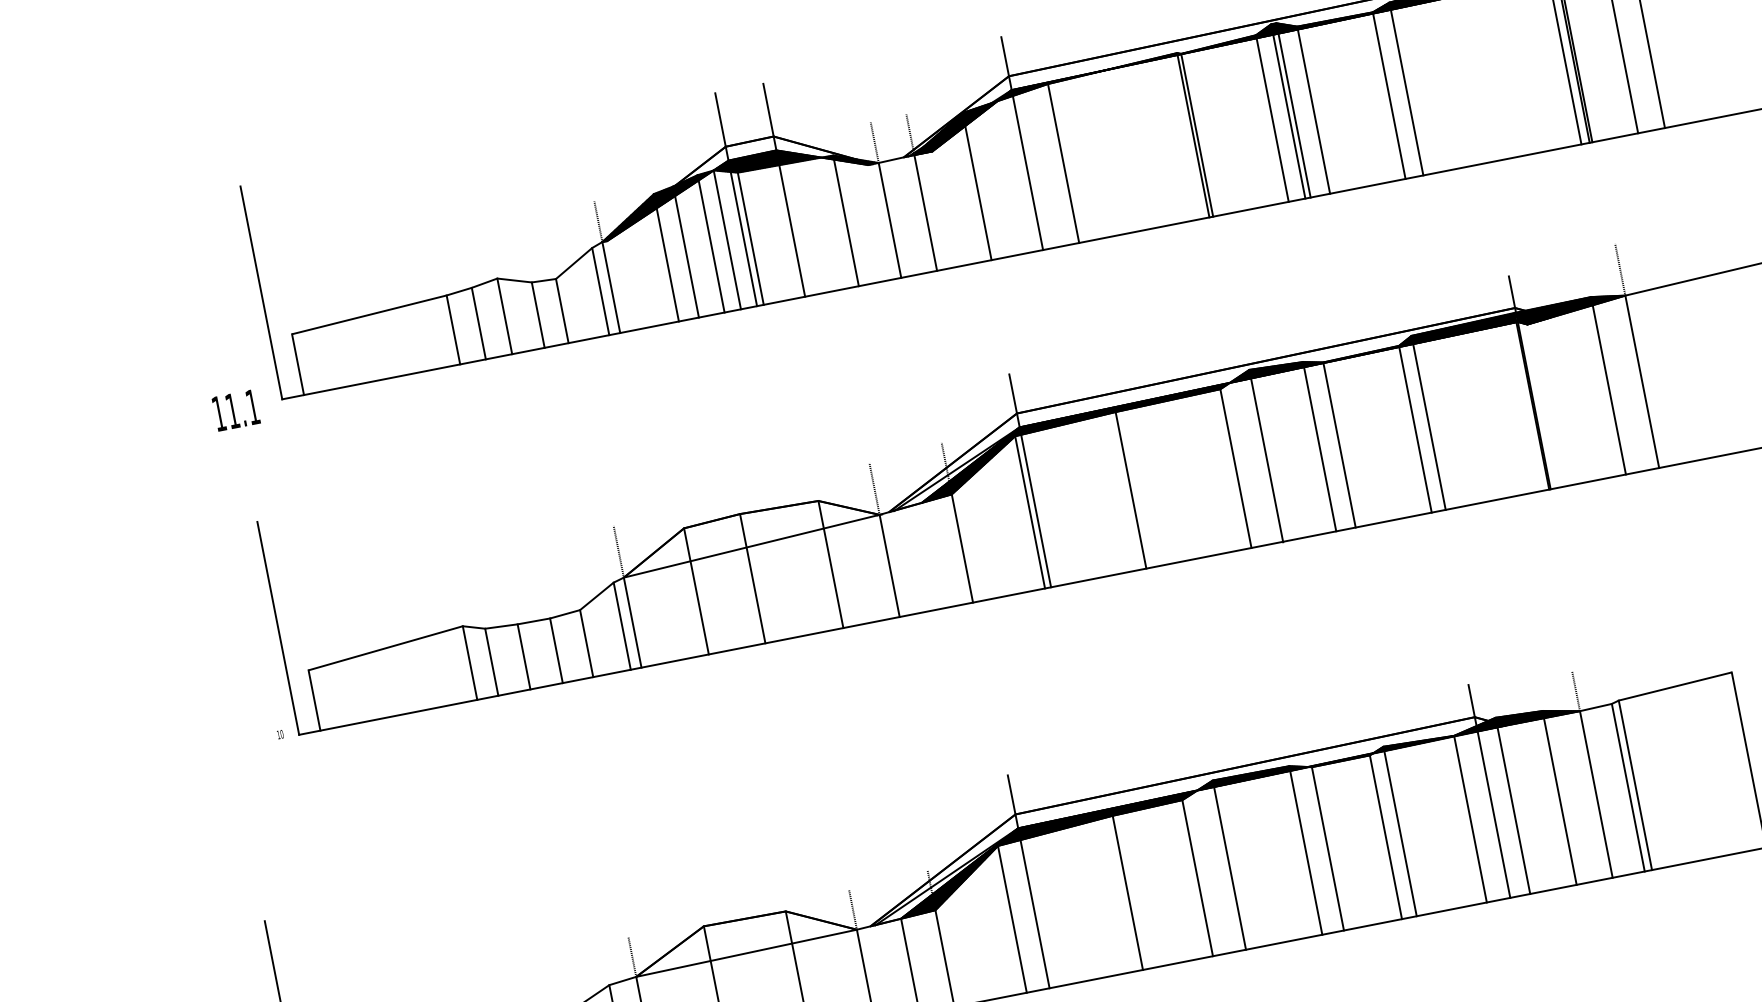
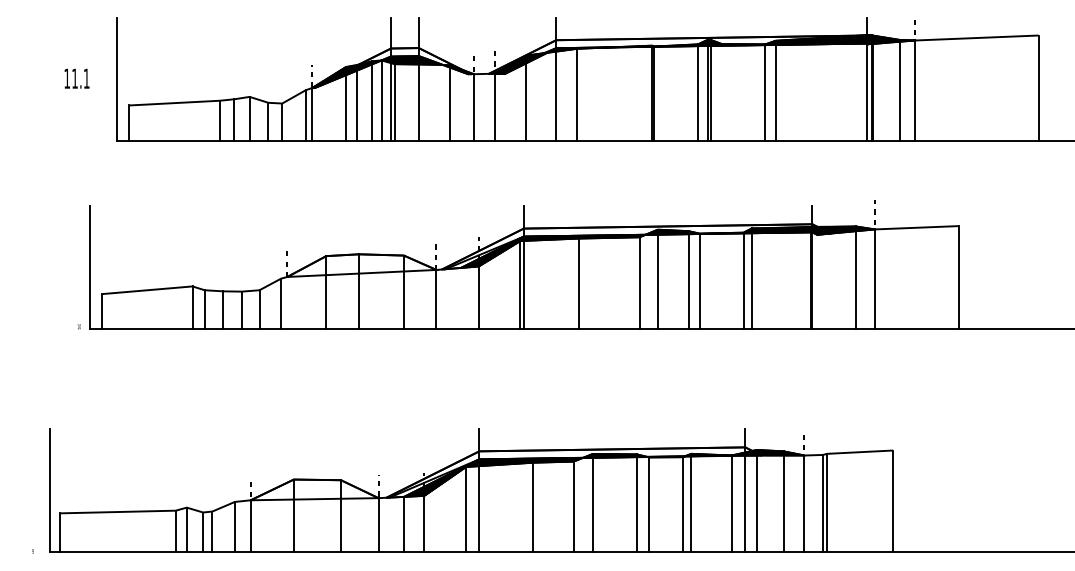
line: (1313, 110) -> (721, 92), removed
text: (235, 410) -> (76, 78), moved
line: (632, 621) -> (287, 302), removed

